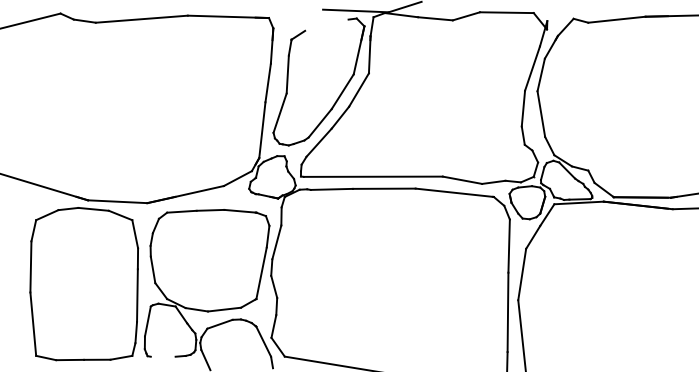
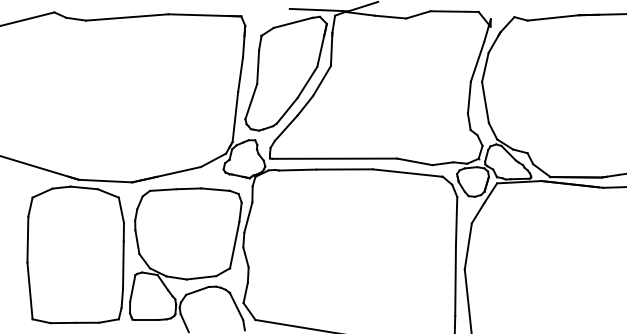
line: (326, 24) -> (292, 22), added
line: (162, 356) -> (145, 319), added

